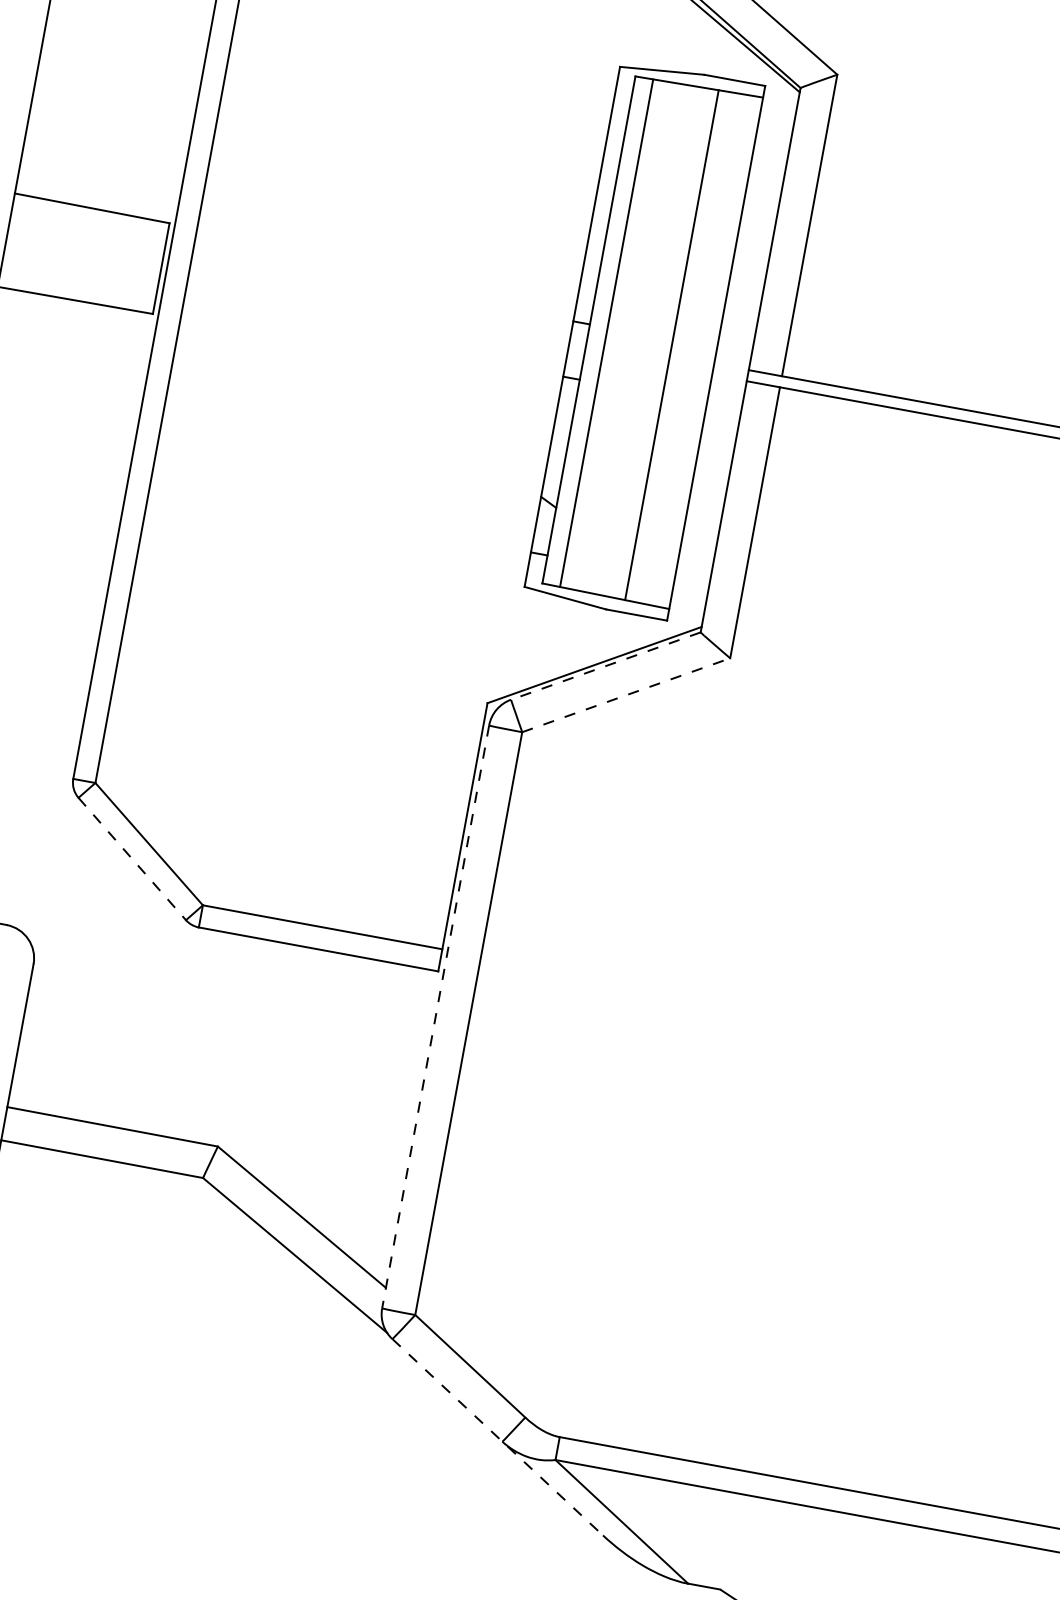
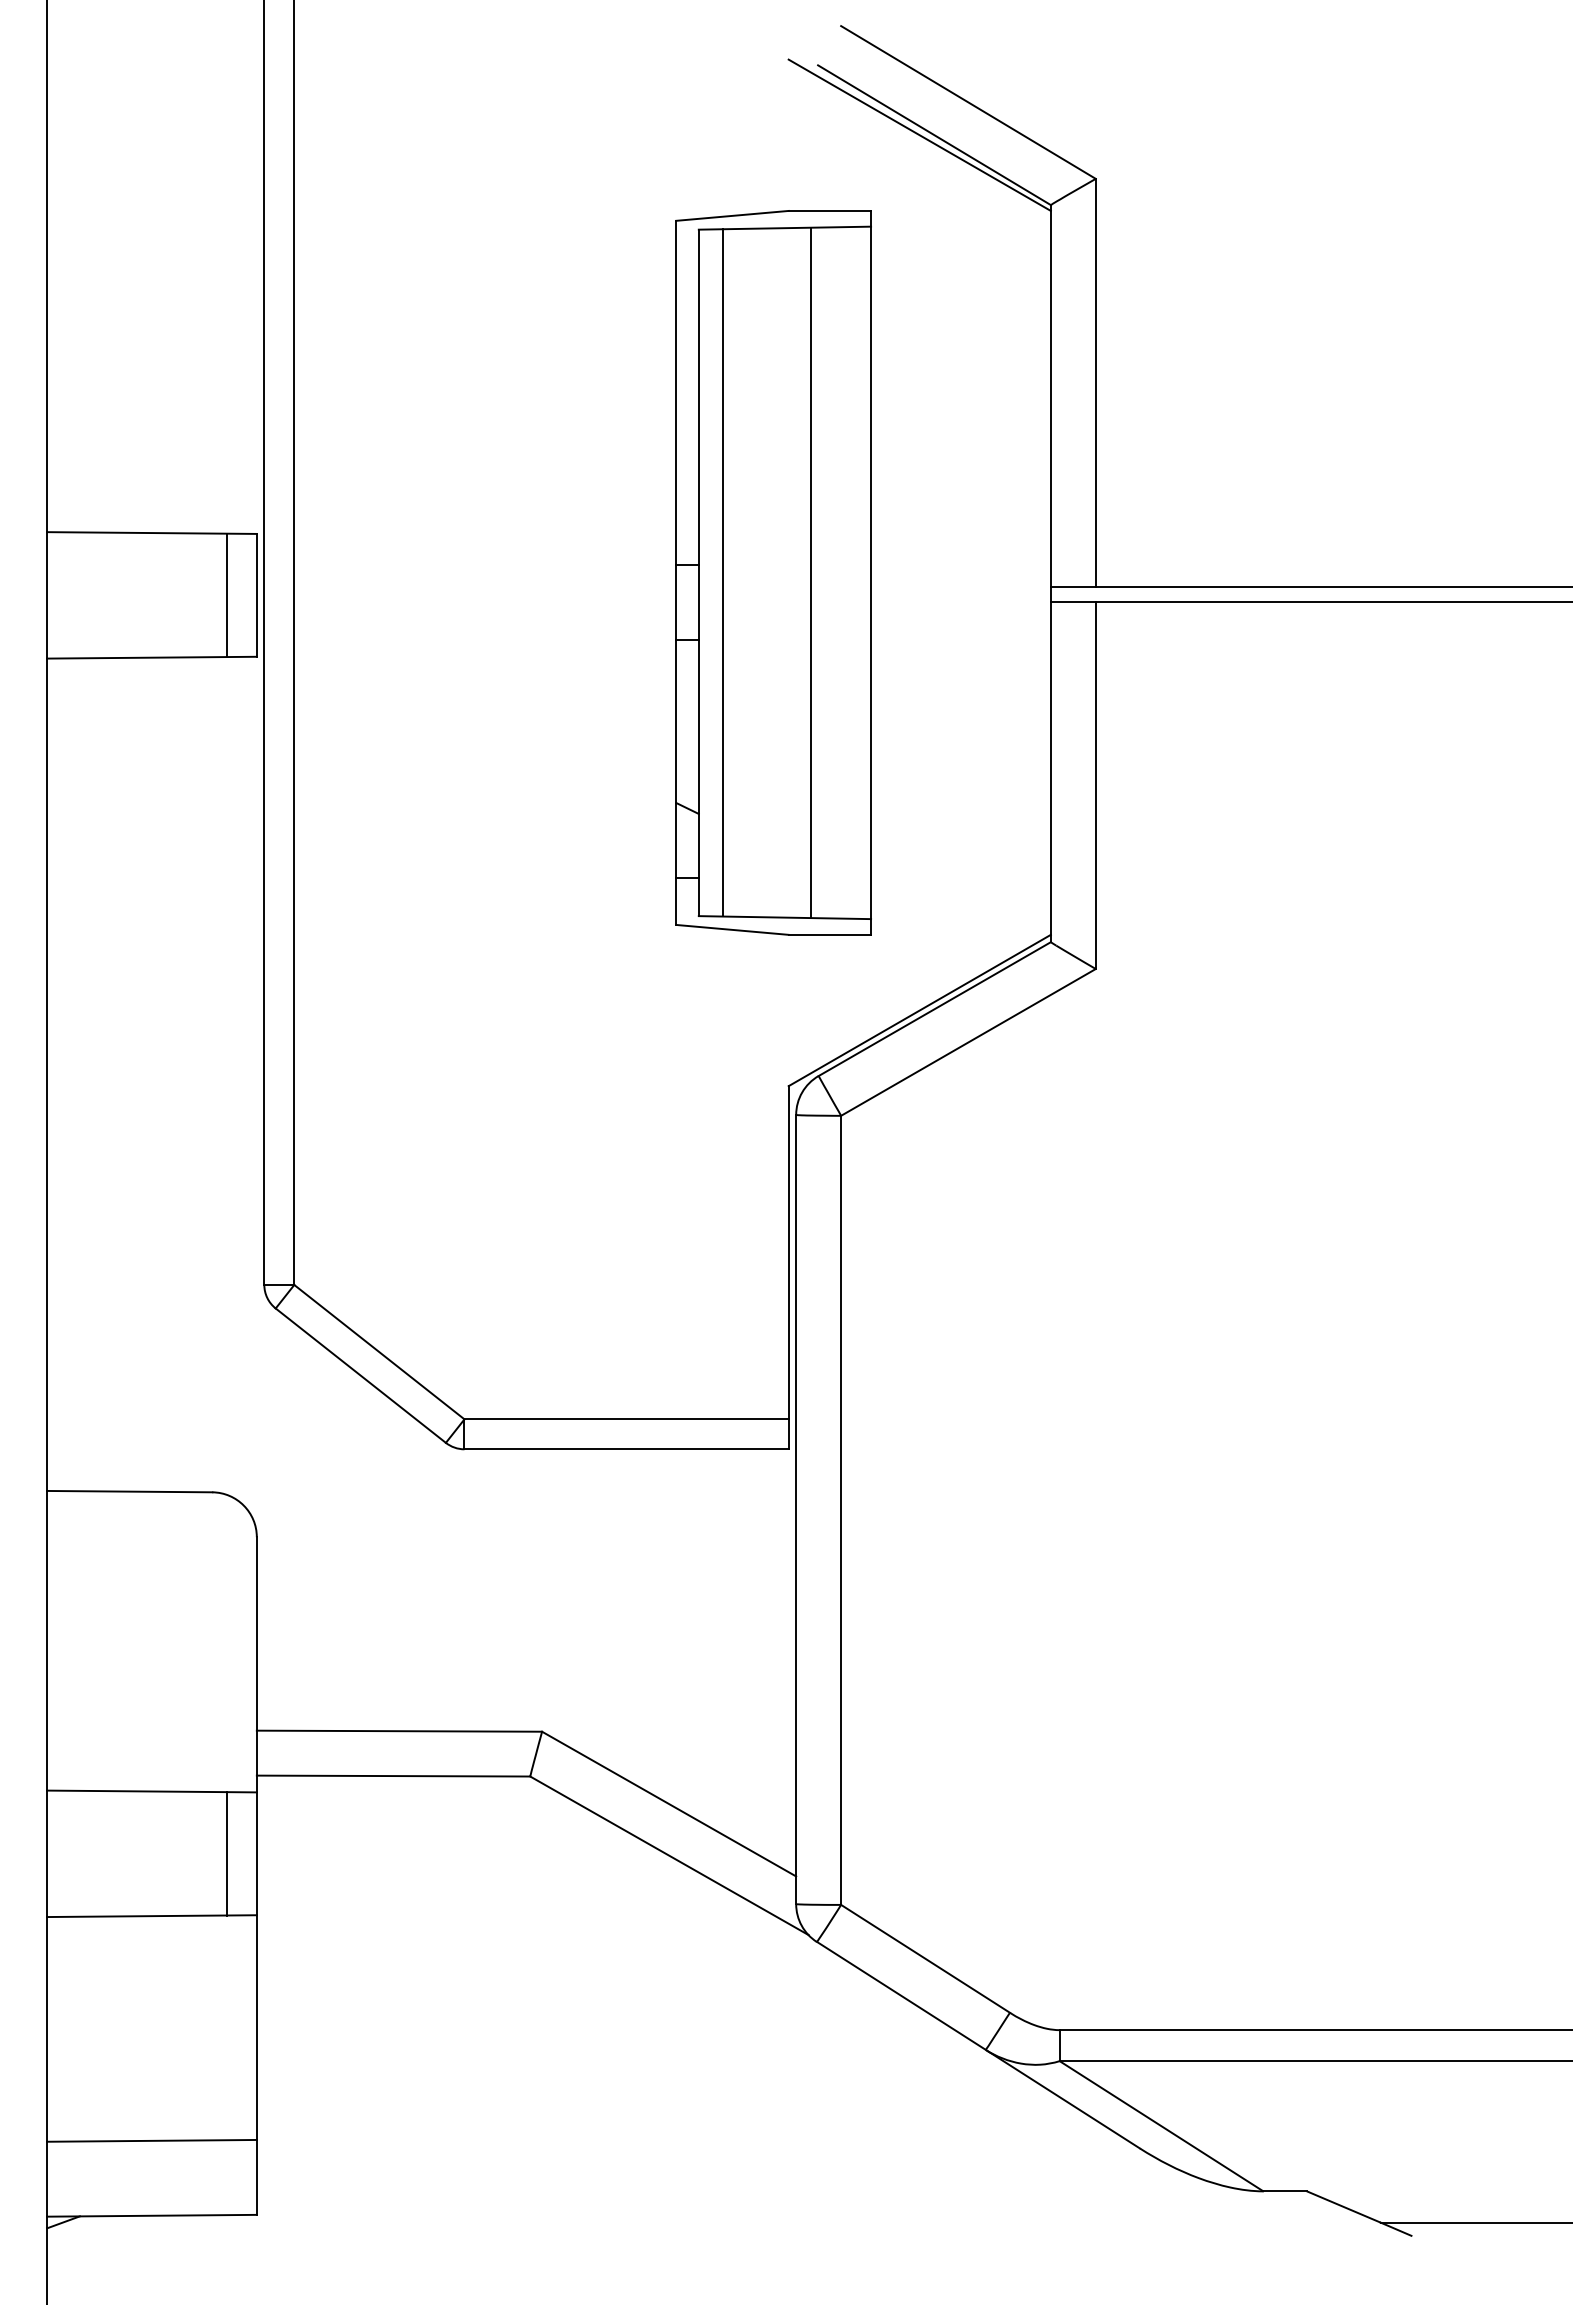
line: (139, 264) -> (227, 595), added
part: (644, 339) -> (773, 572), moved
line: (605, 666) -> (934, 1009), dashed -> solid
line: (626, 695) -> (968, 1042), dashed -> solid
line: (132, 858) -> (361, 1375), dashed -> solid
line: (435, 1016) -> (796, 1509), dashed -> solid
line: (497, 1437) -> (978, 2045), dashed -> solid

